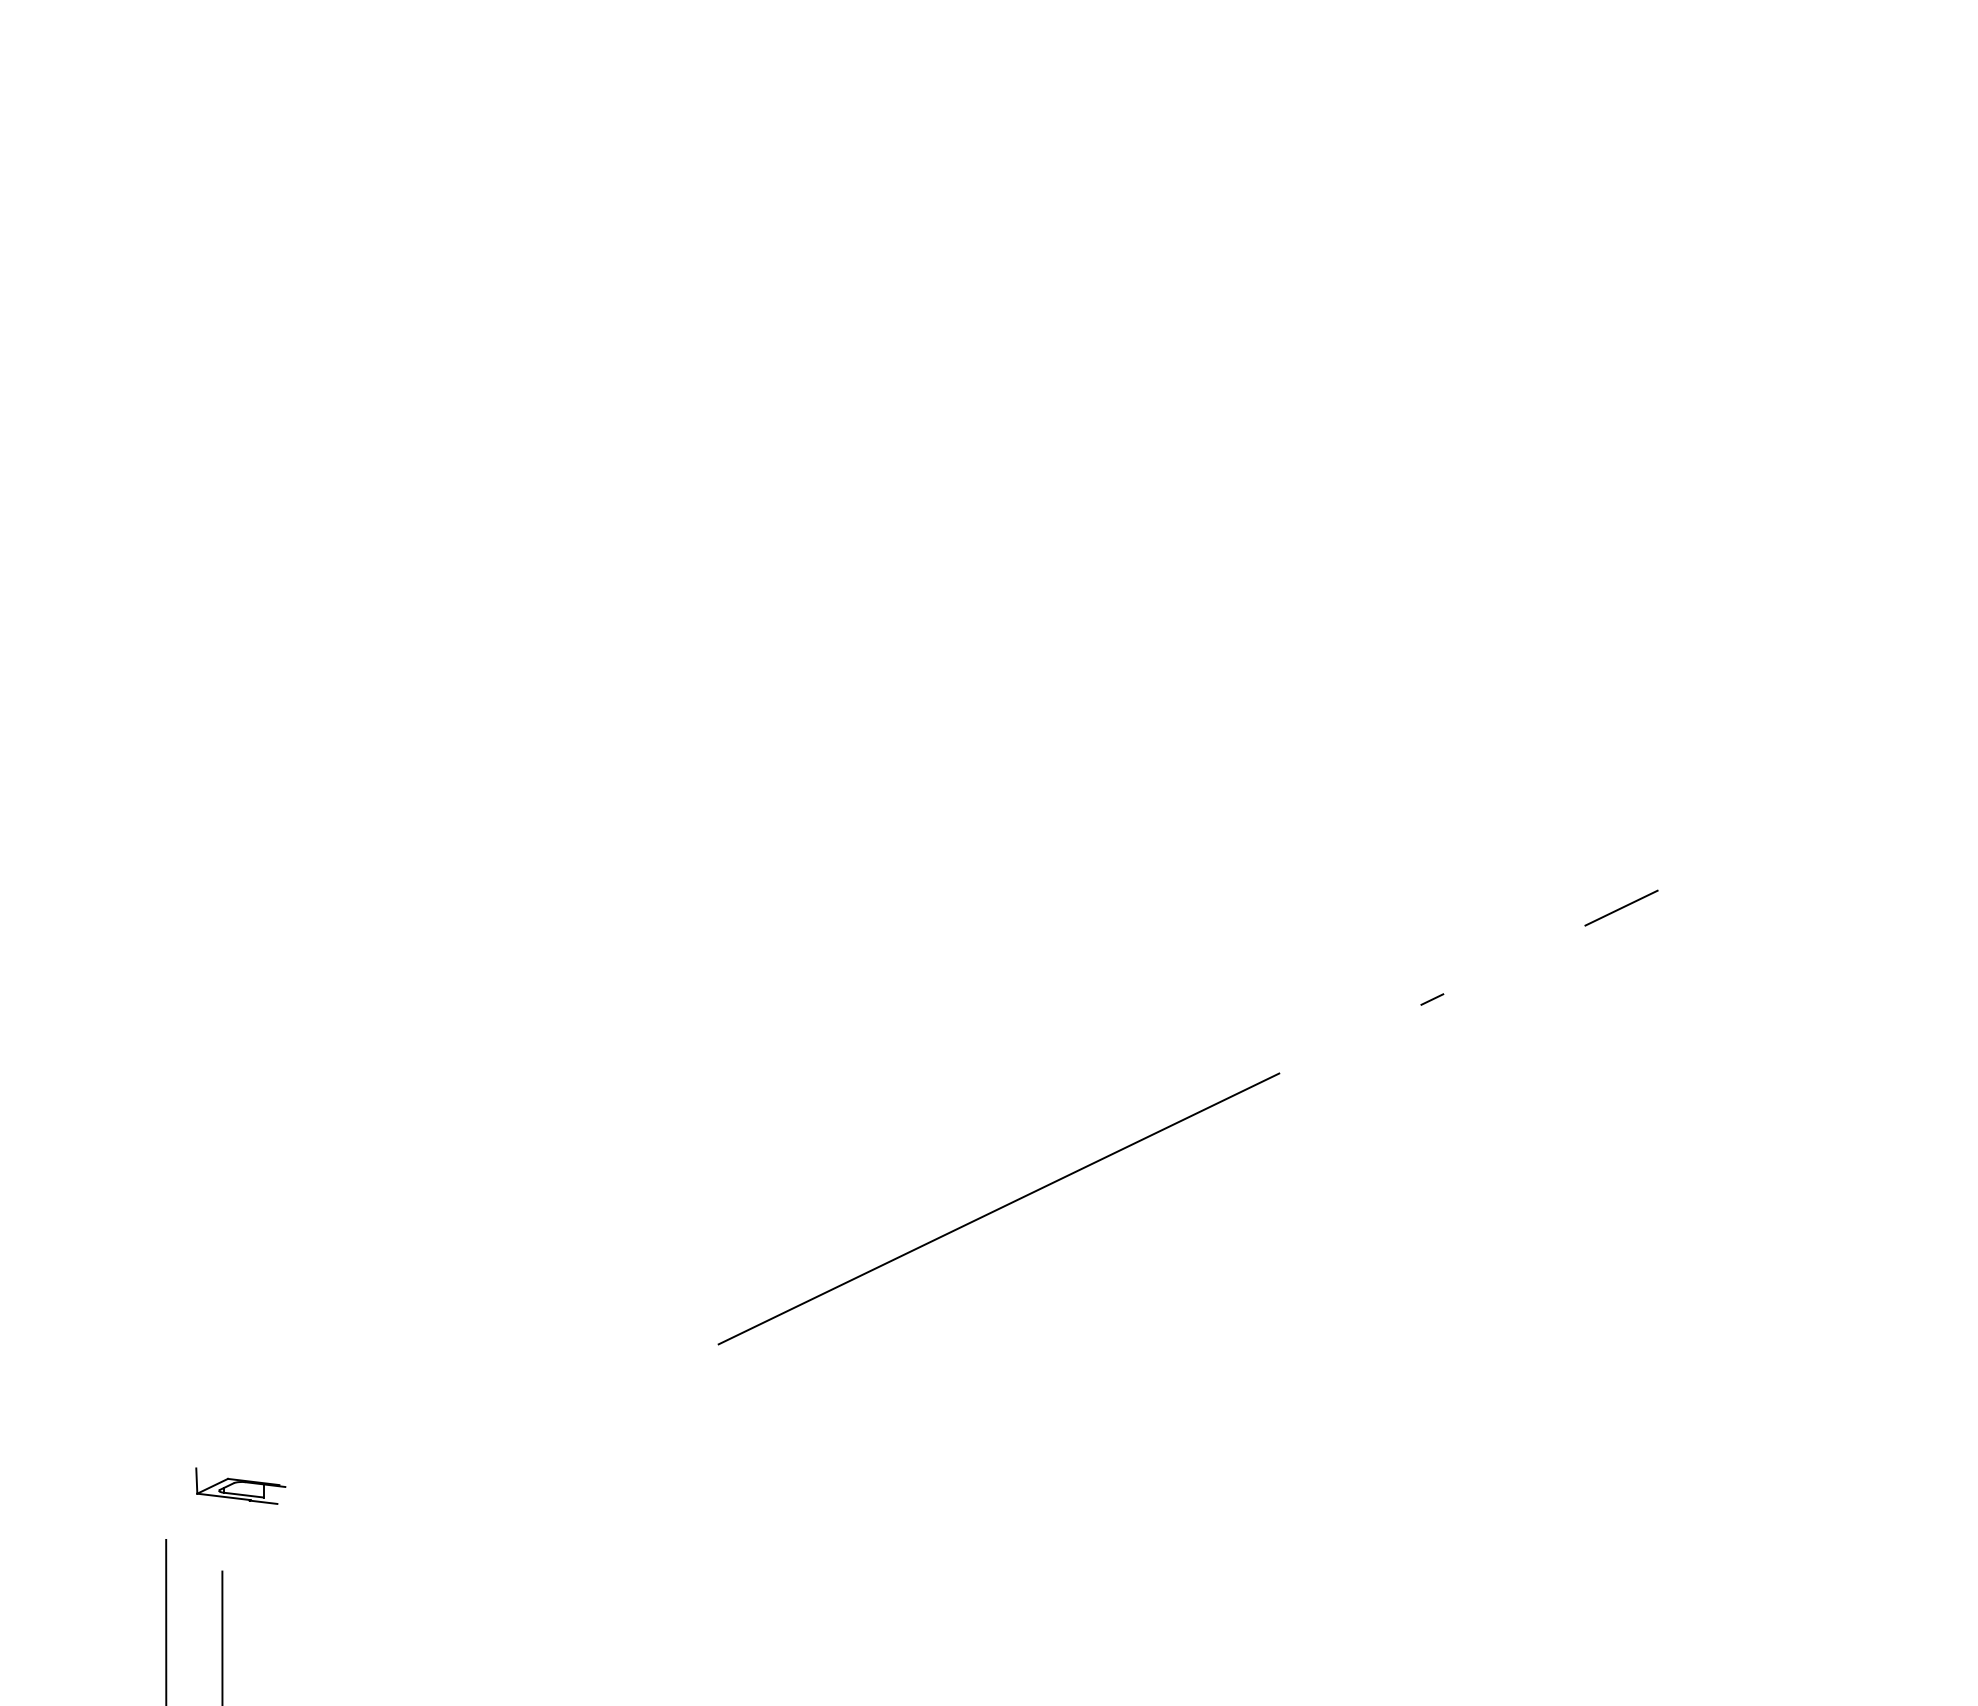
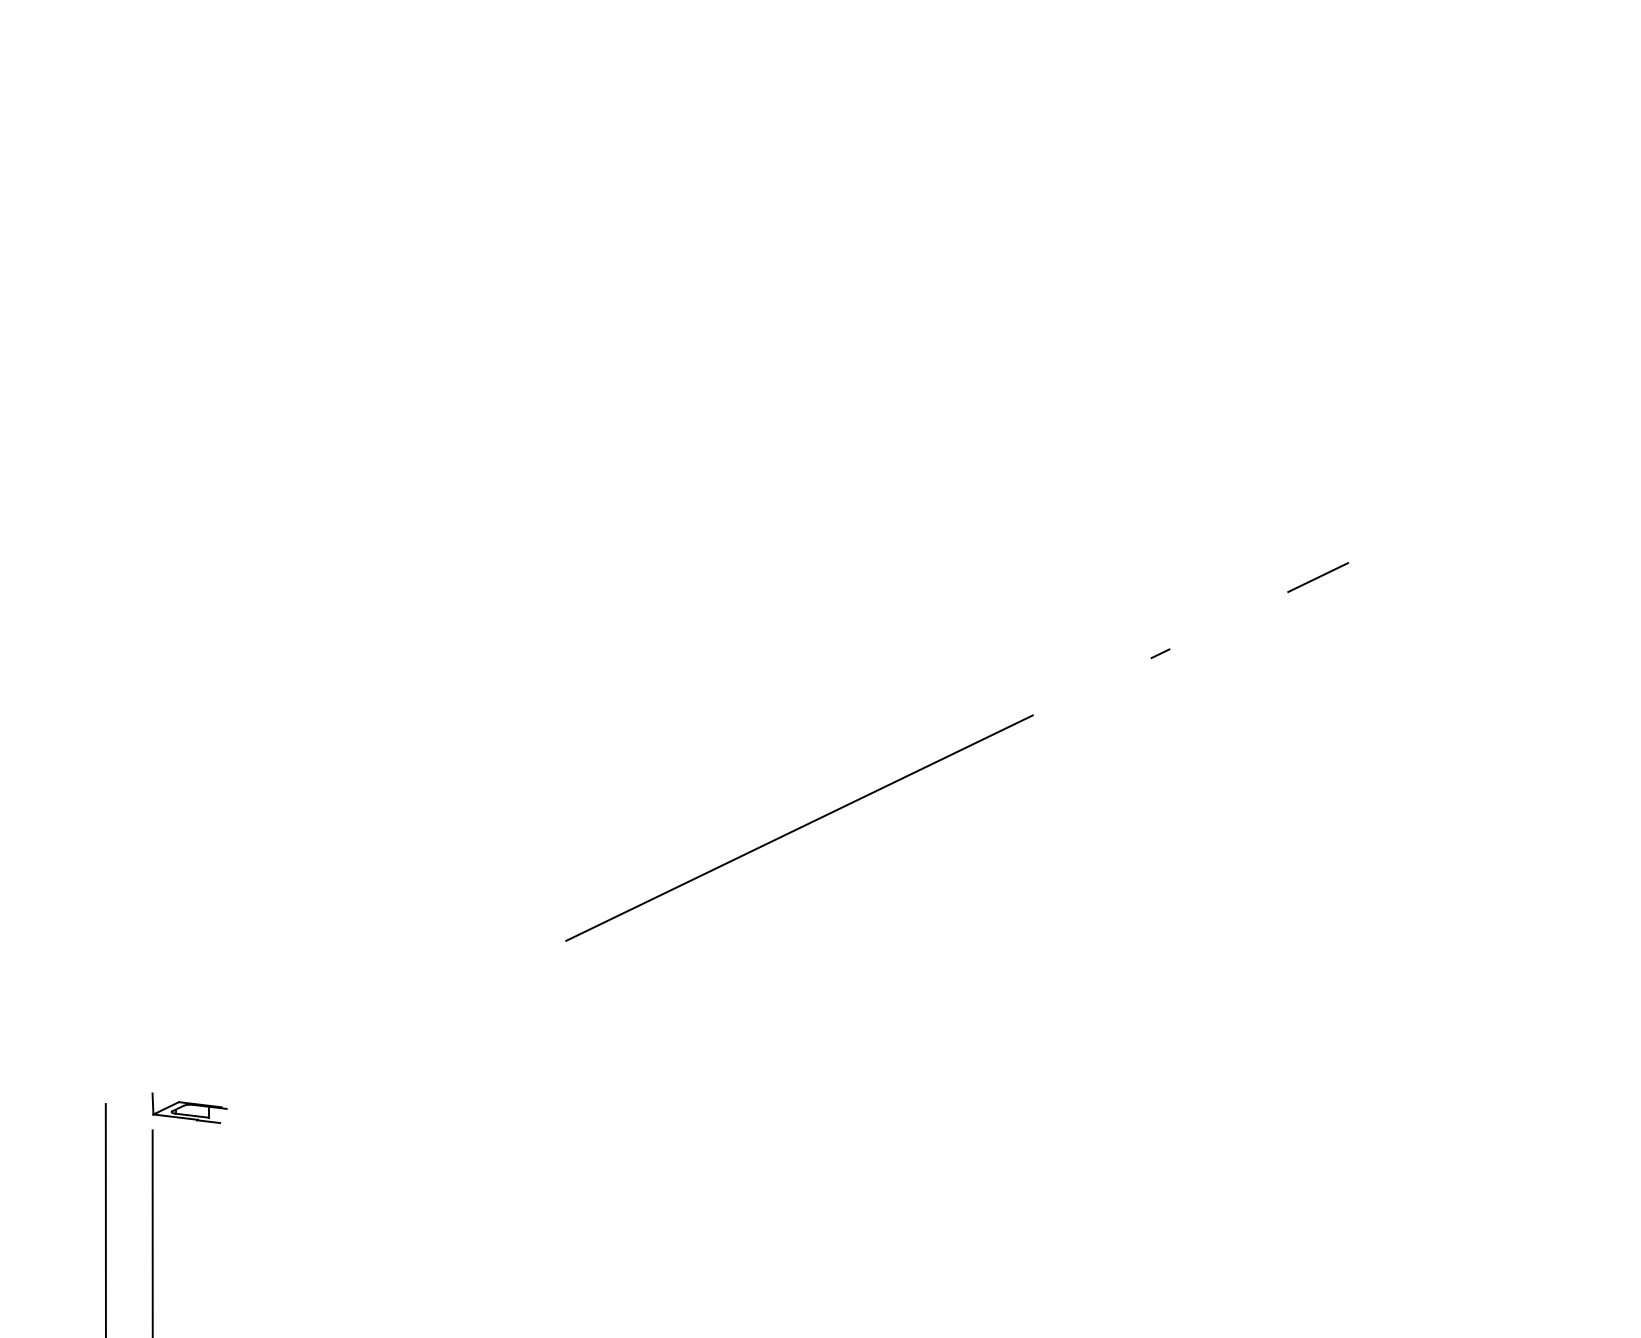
part: (240, 1485) -> (189, 1107), moved

